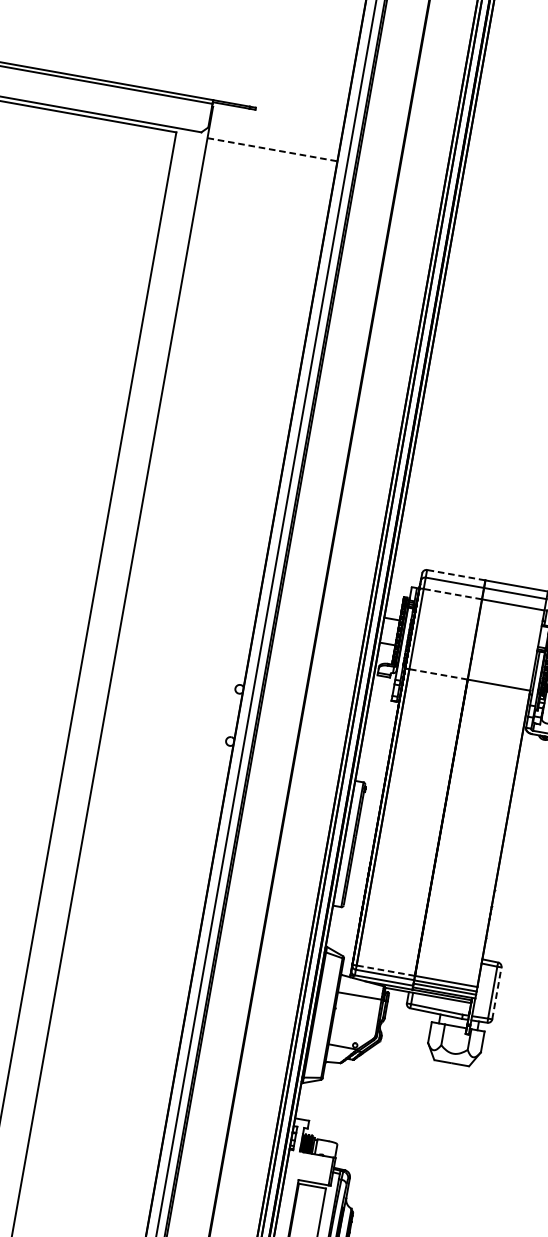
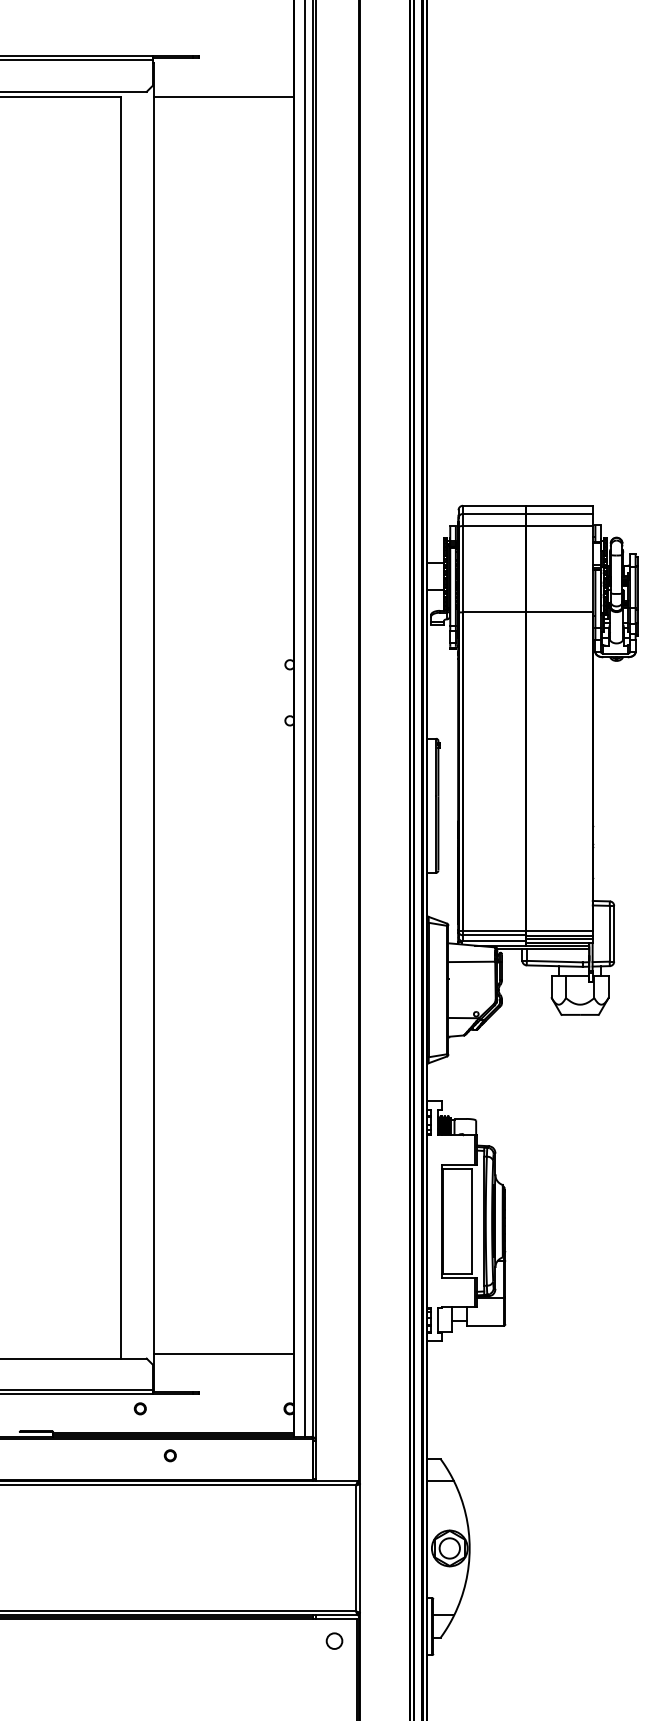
line: (272, 149) -> (223, 96), dashed -> solid
line: (455, 574) -> (493, 505), dashed -> solid
line: (452, 594) -> (493, 526), dashed -> solid
line: (437, 674) -> (493, 612), dashed -> solid
line: (385, 970) -> (493, 930), dashed -> solid
line: (497, 993) -> (614, 933), dashed -> solid

